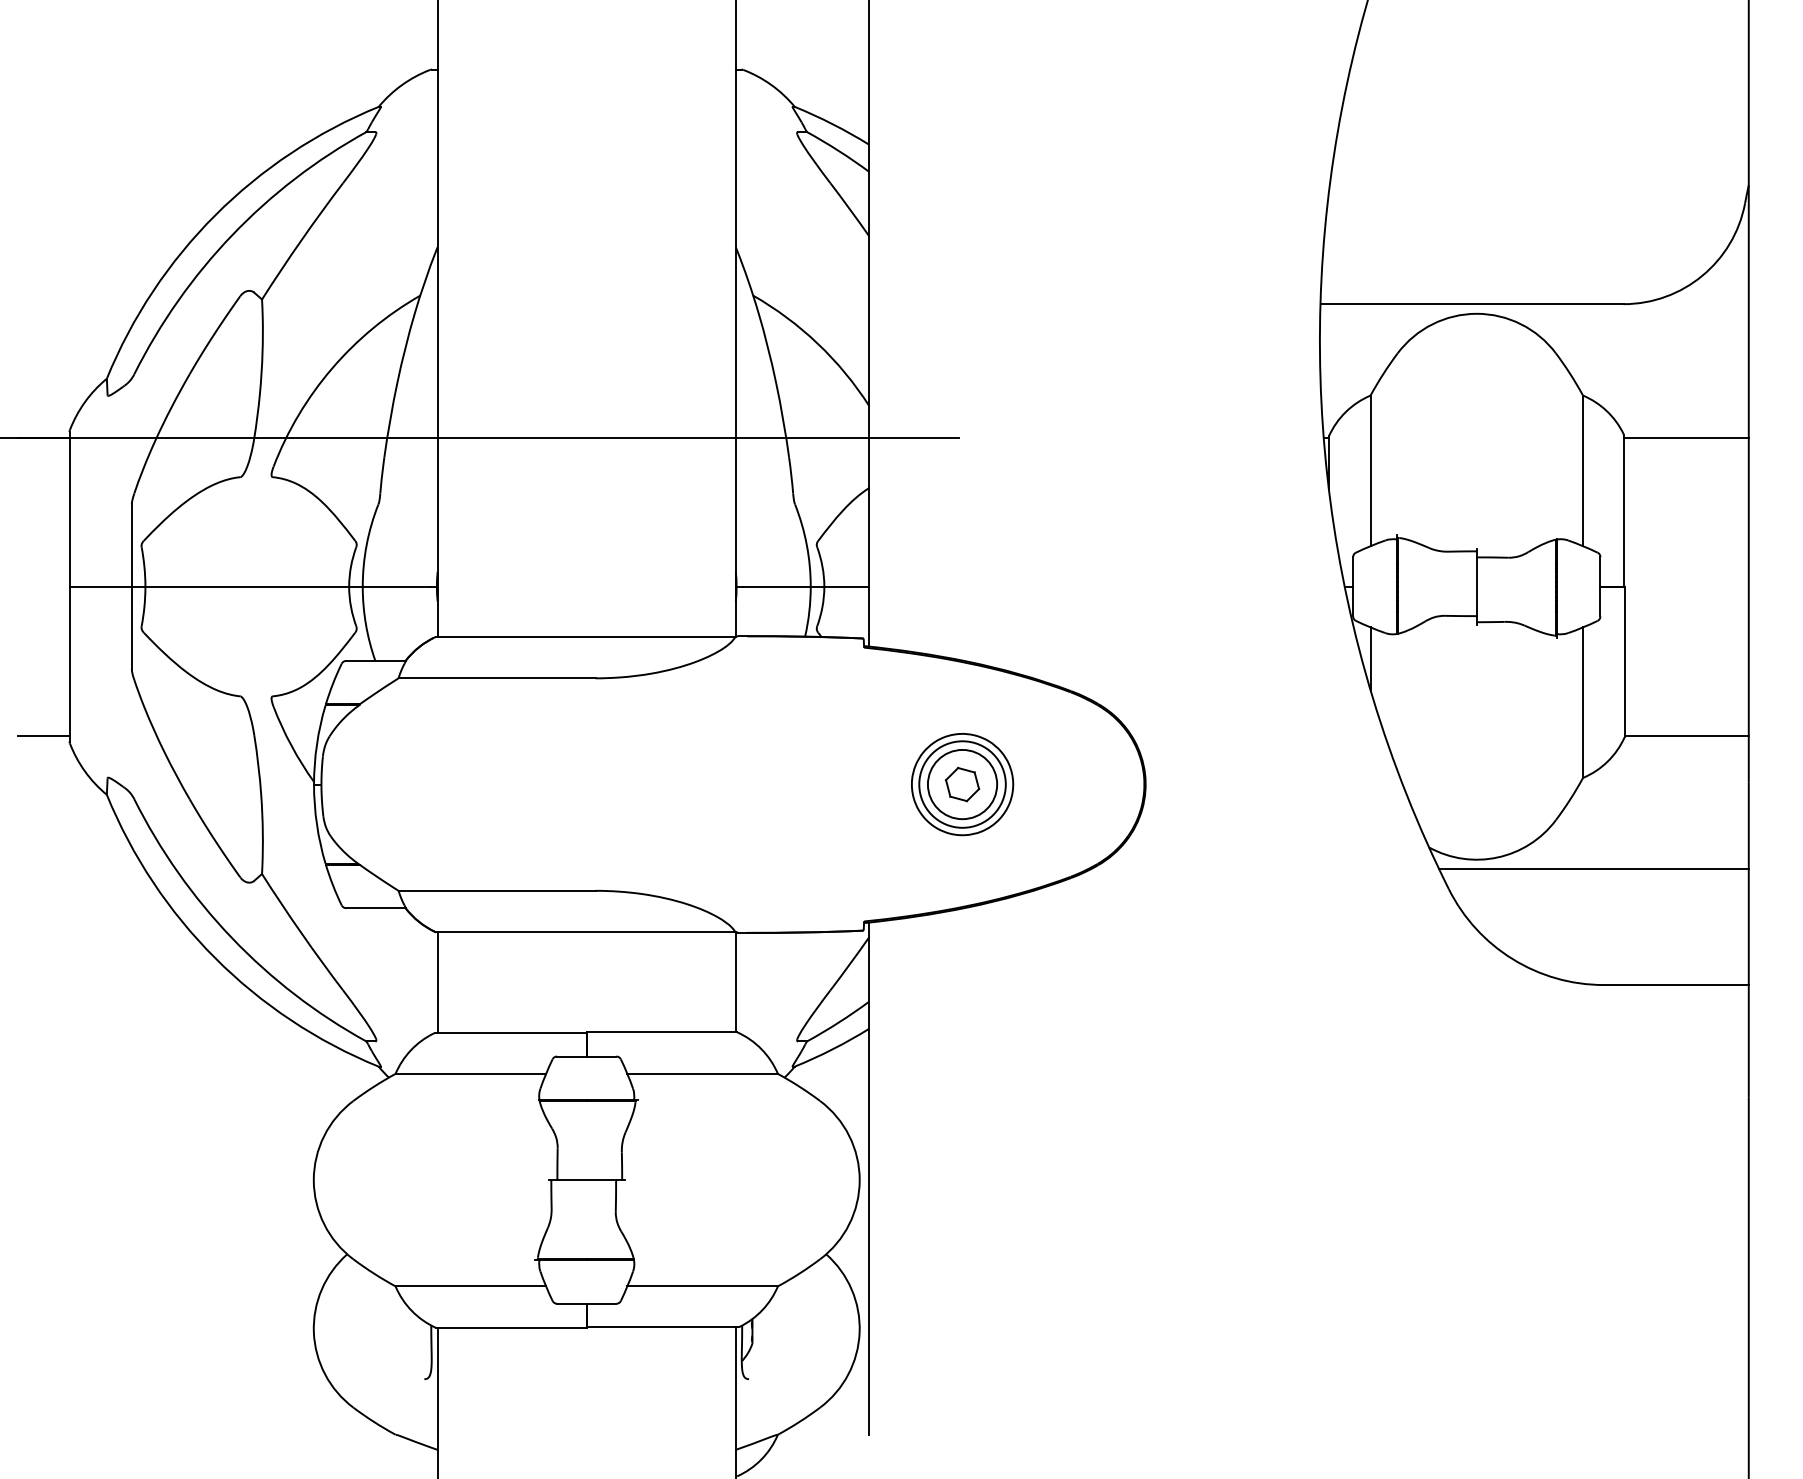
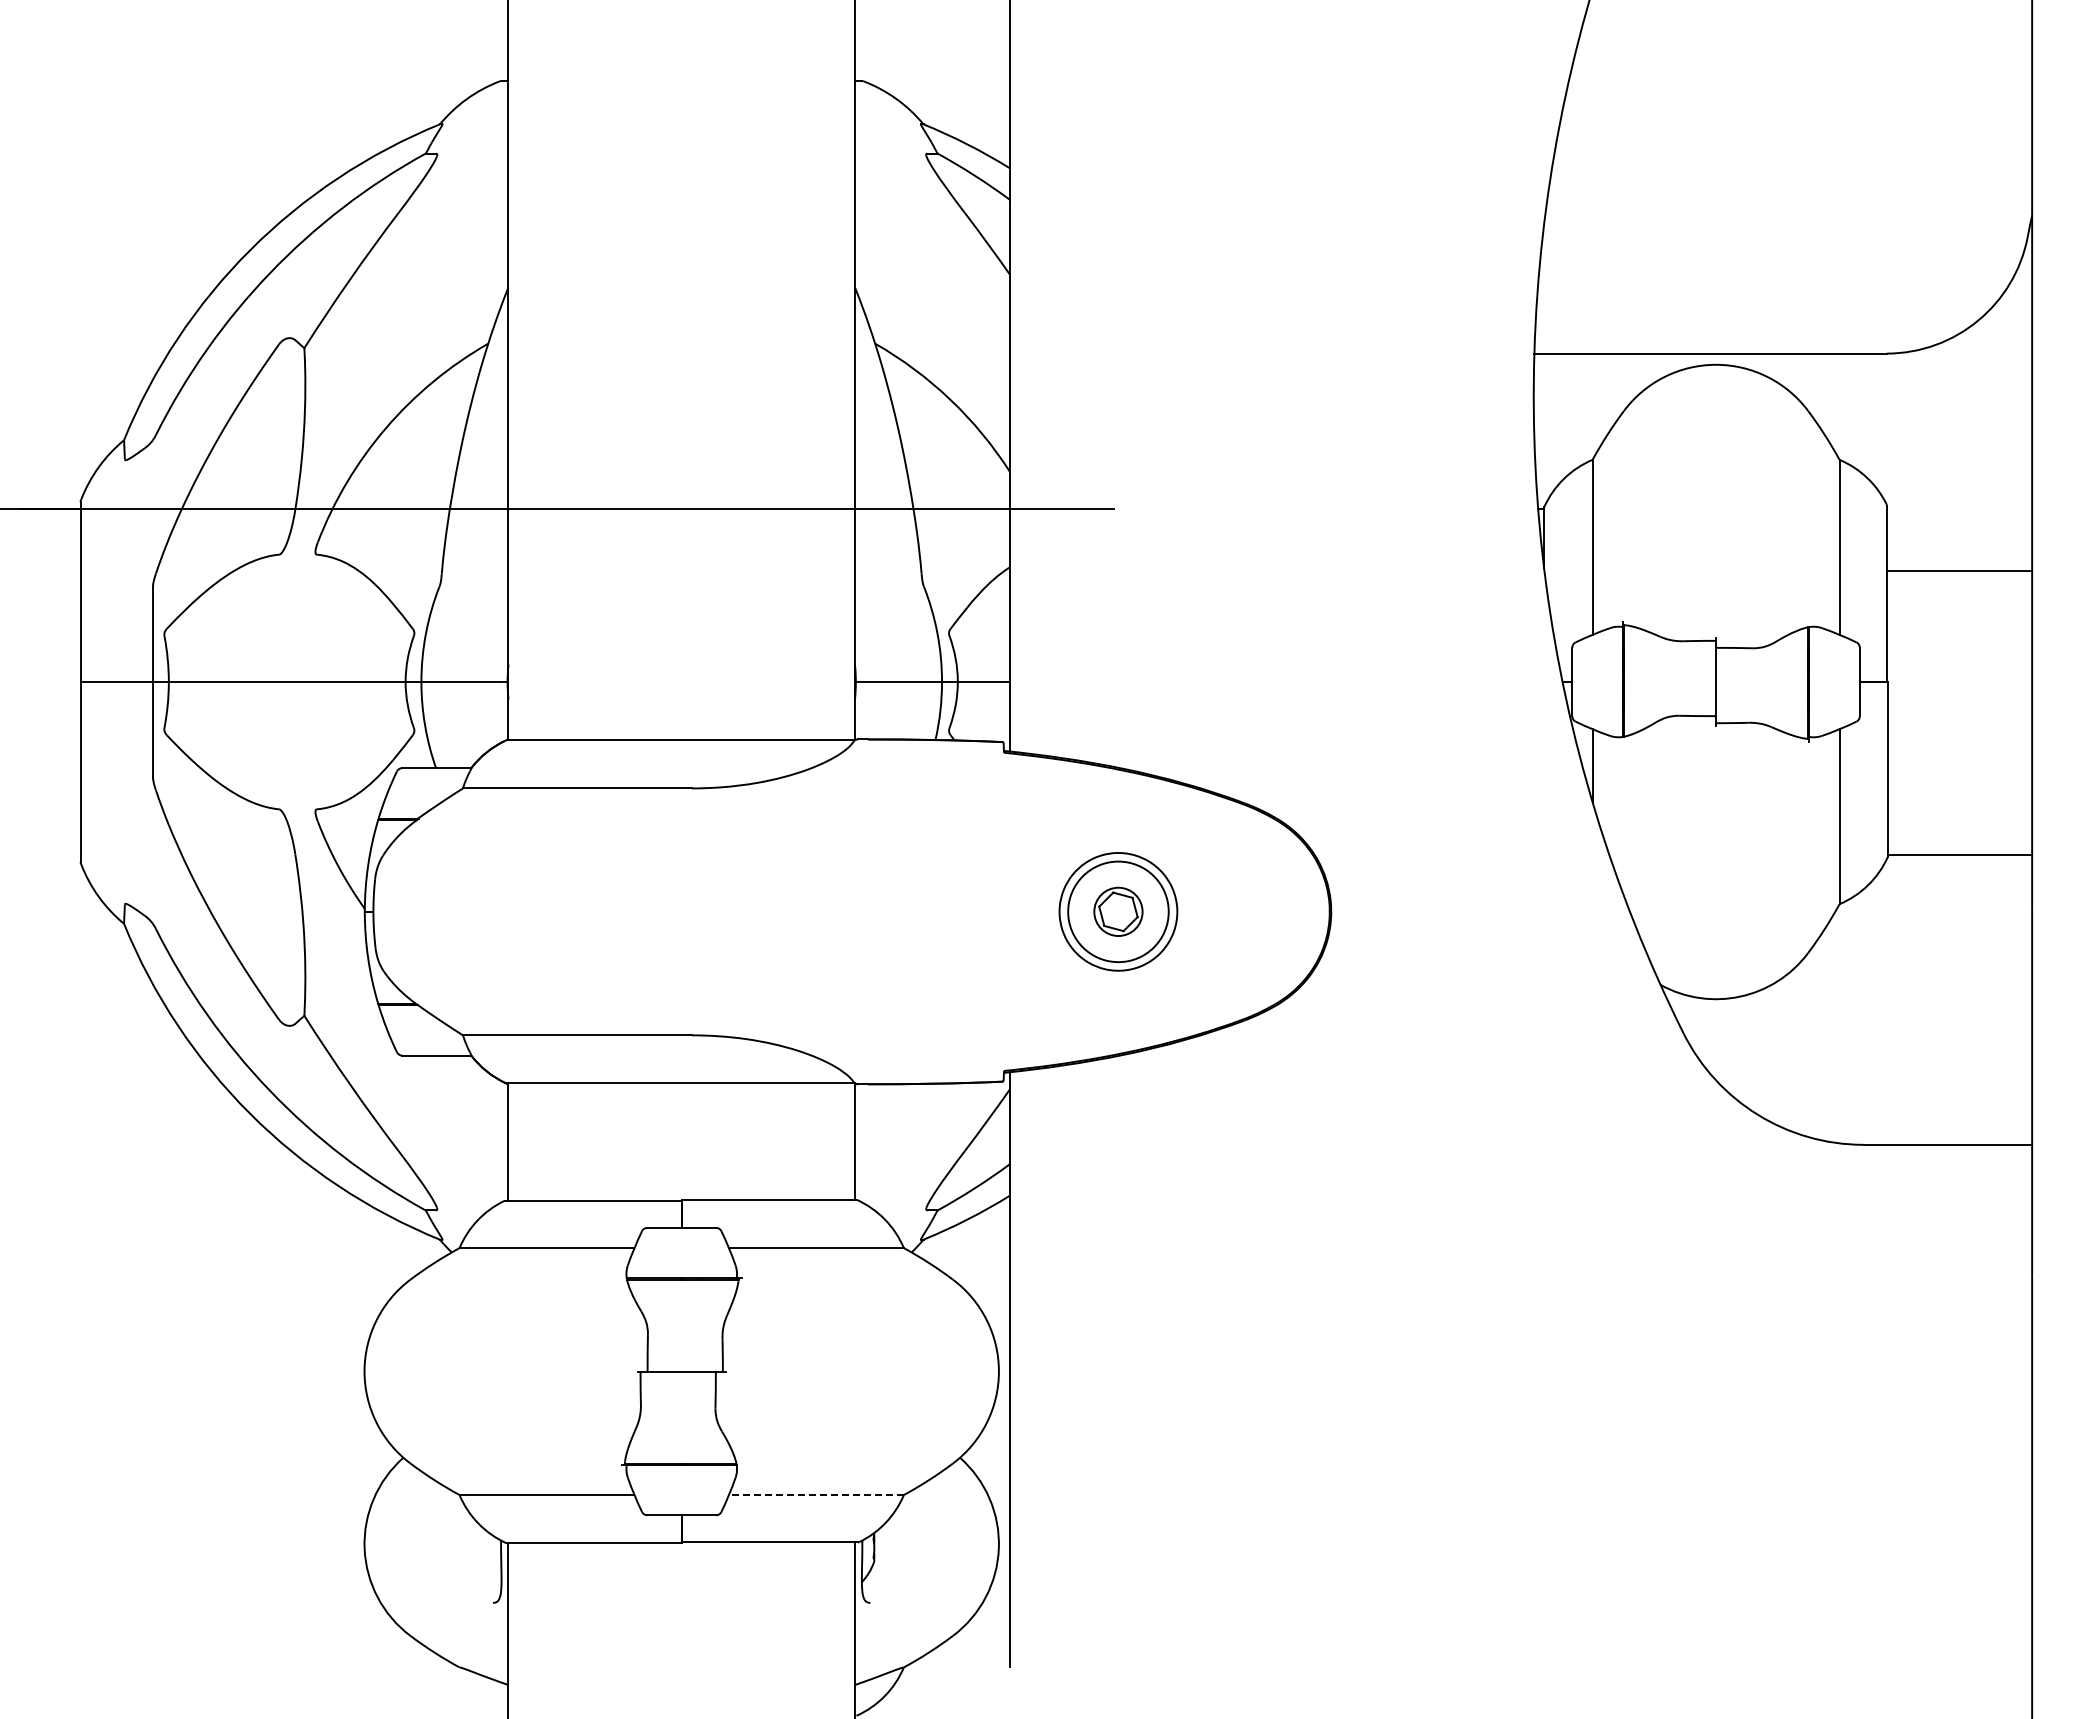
line: (1686, 437) -> (1959, 570), moved
line: (43, 736) -> (50, 855), removed
circle: (962, 784) -> (1118, 911), size x0.6
line: (1594, 869) -> (1852, 1010), removed
line: (701, 1286) -> (815, 1495), solid -> dashed

